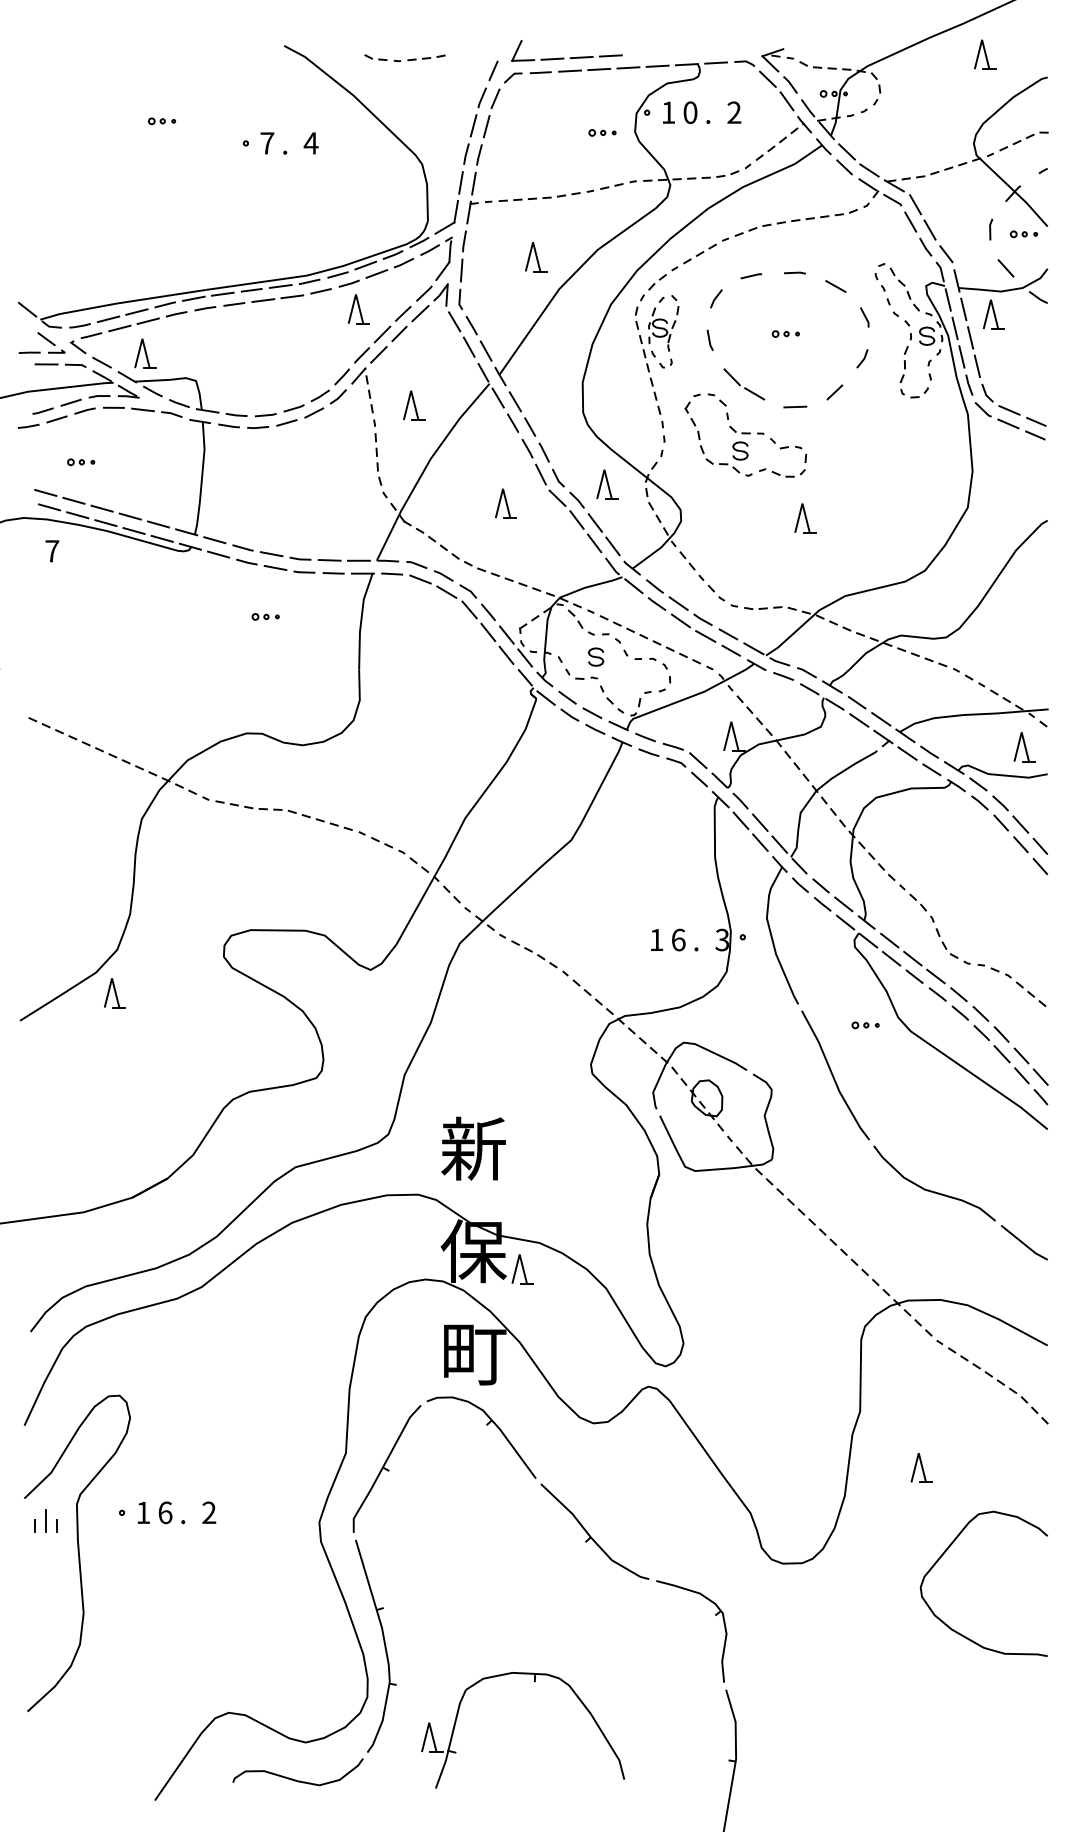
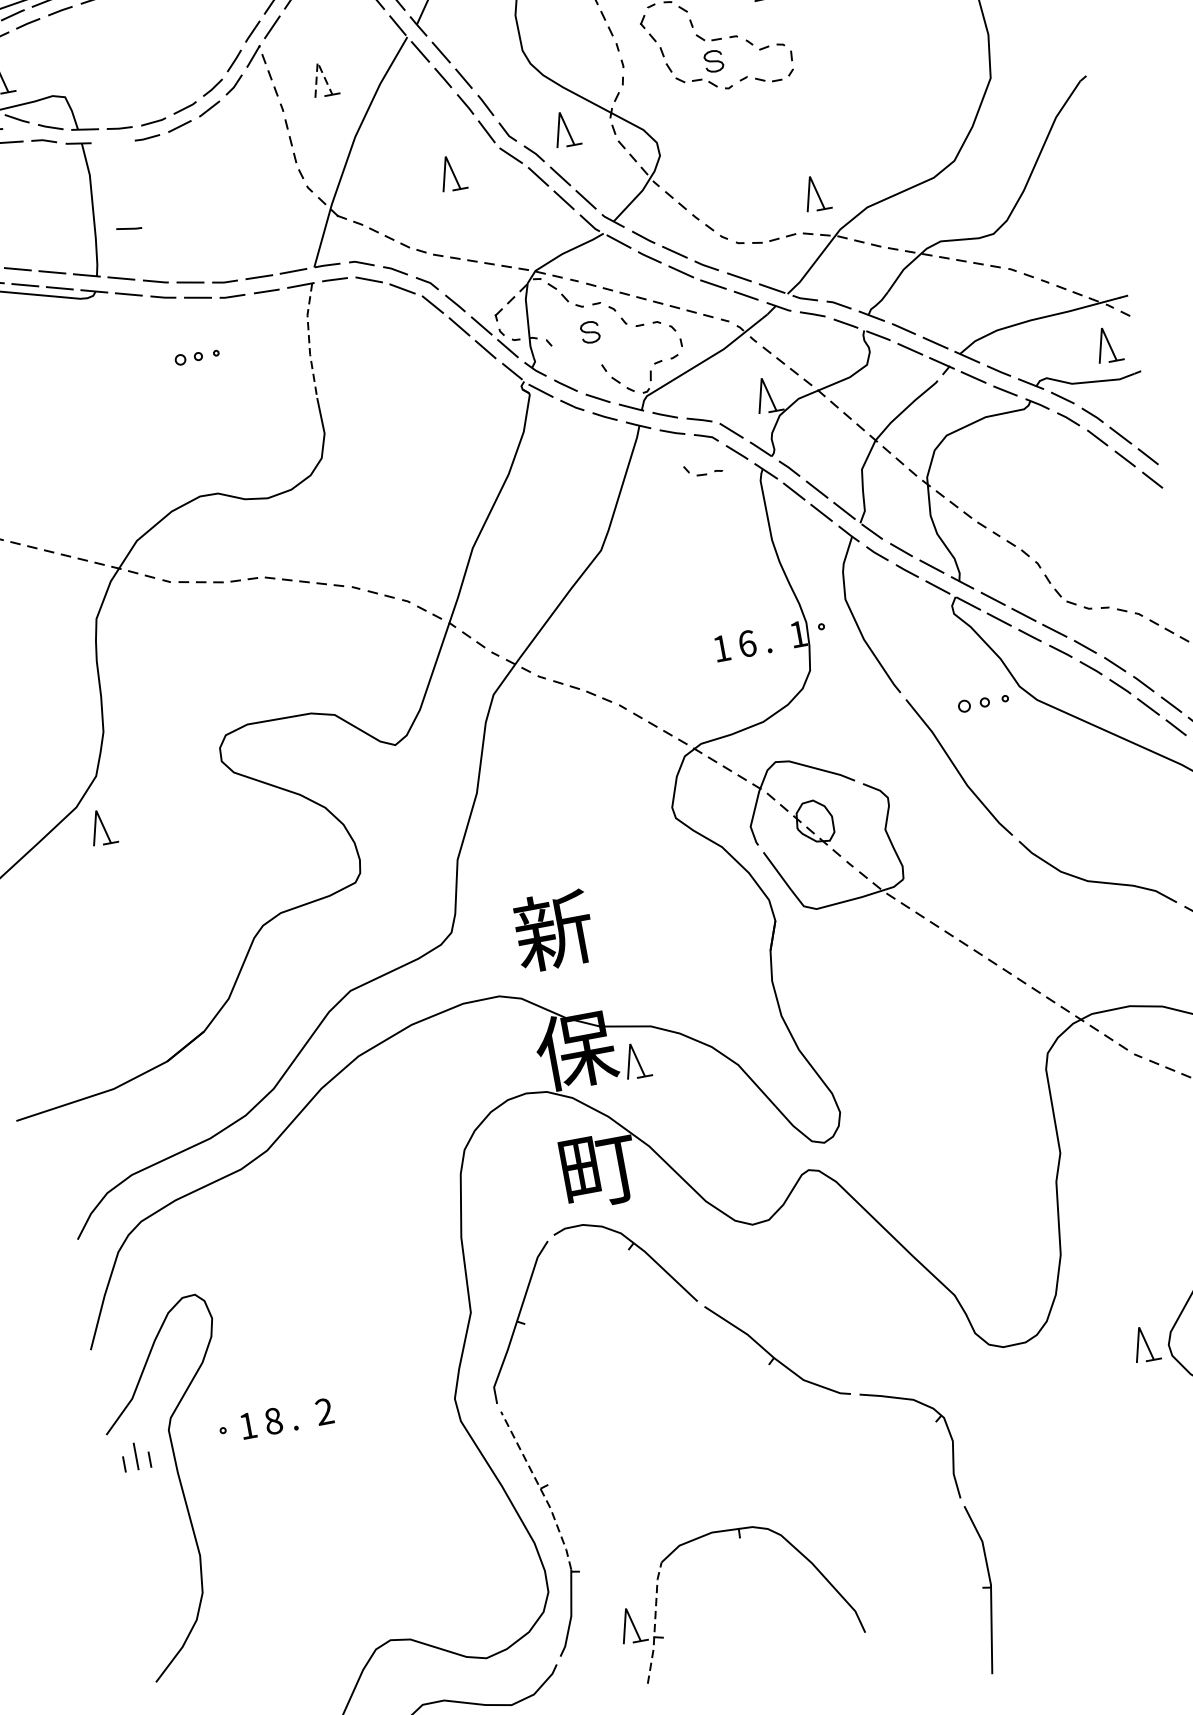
line: (411, 390) -> (317, 61), solid -> dashed
line: (228, 425) -> (128, 228), moved
part: (805, 518) -> (816, 193), moved
part: (265, 616) -> (196, 356), size x1.4
line: (361, 620) -> (309, 340), solid -> dashed
part: (581, 673) -> (702, 468), moved
text: (721, 939) -> (797, 633), 3 -> 1
part: (865, 1025) -> (983, 702), size x1.6
part: (921, 1467) -> (1145, 1343), moved
text: (165, 1512) -> (273, 1420), 6 -> 8
line: (377, 1611) -> (541, 1490), solid -> dashed
line: (451, 1738) -> (655, 1622), solid -> dashed

